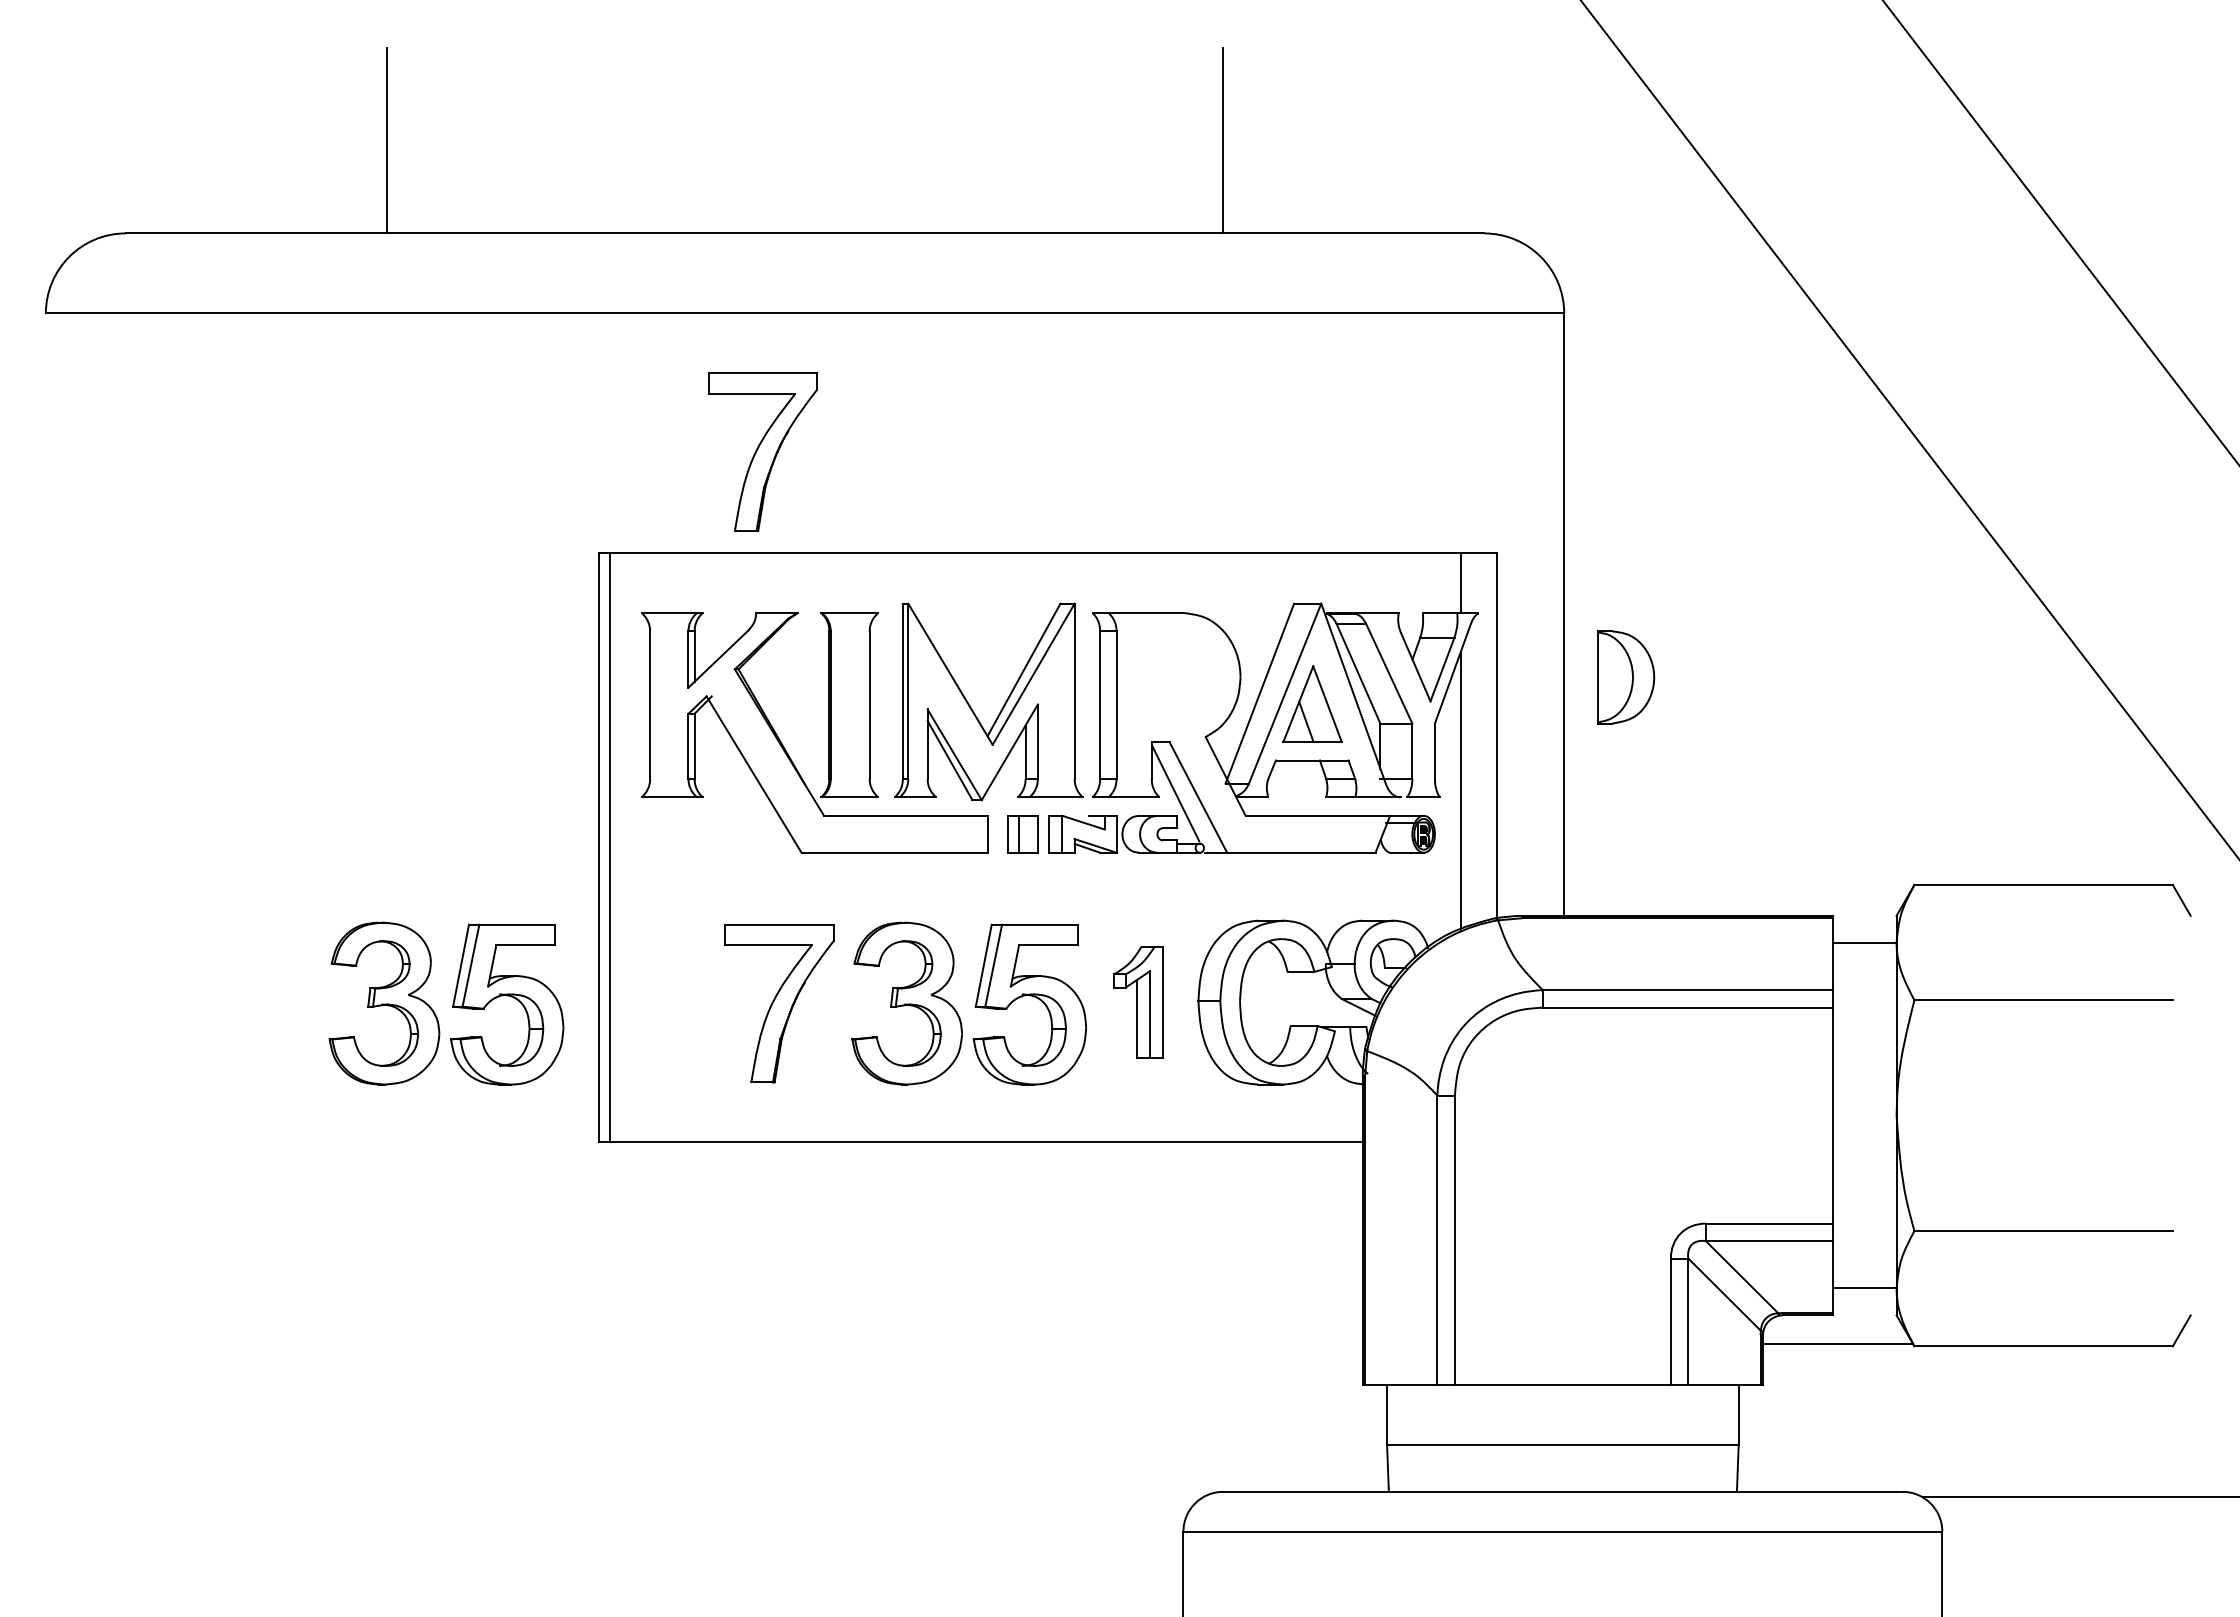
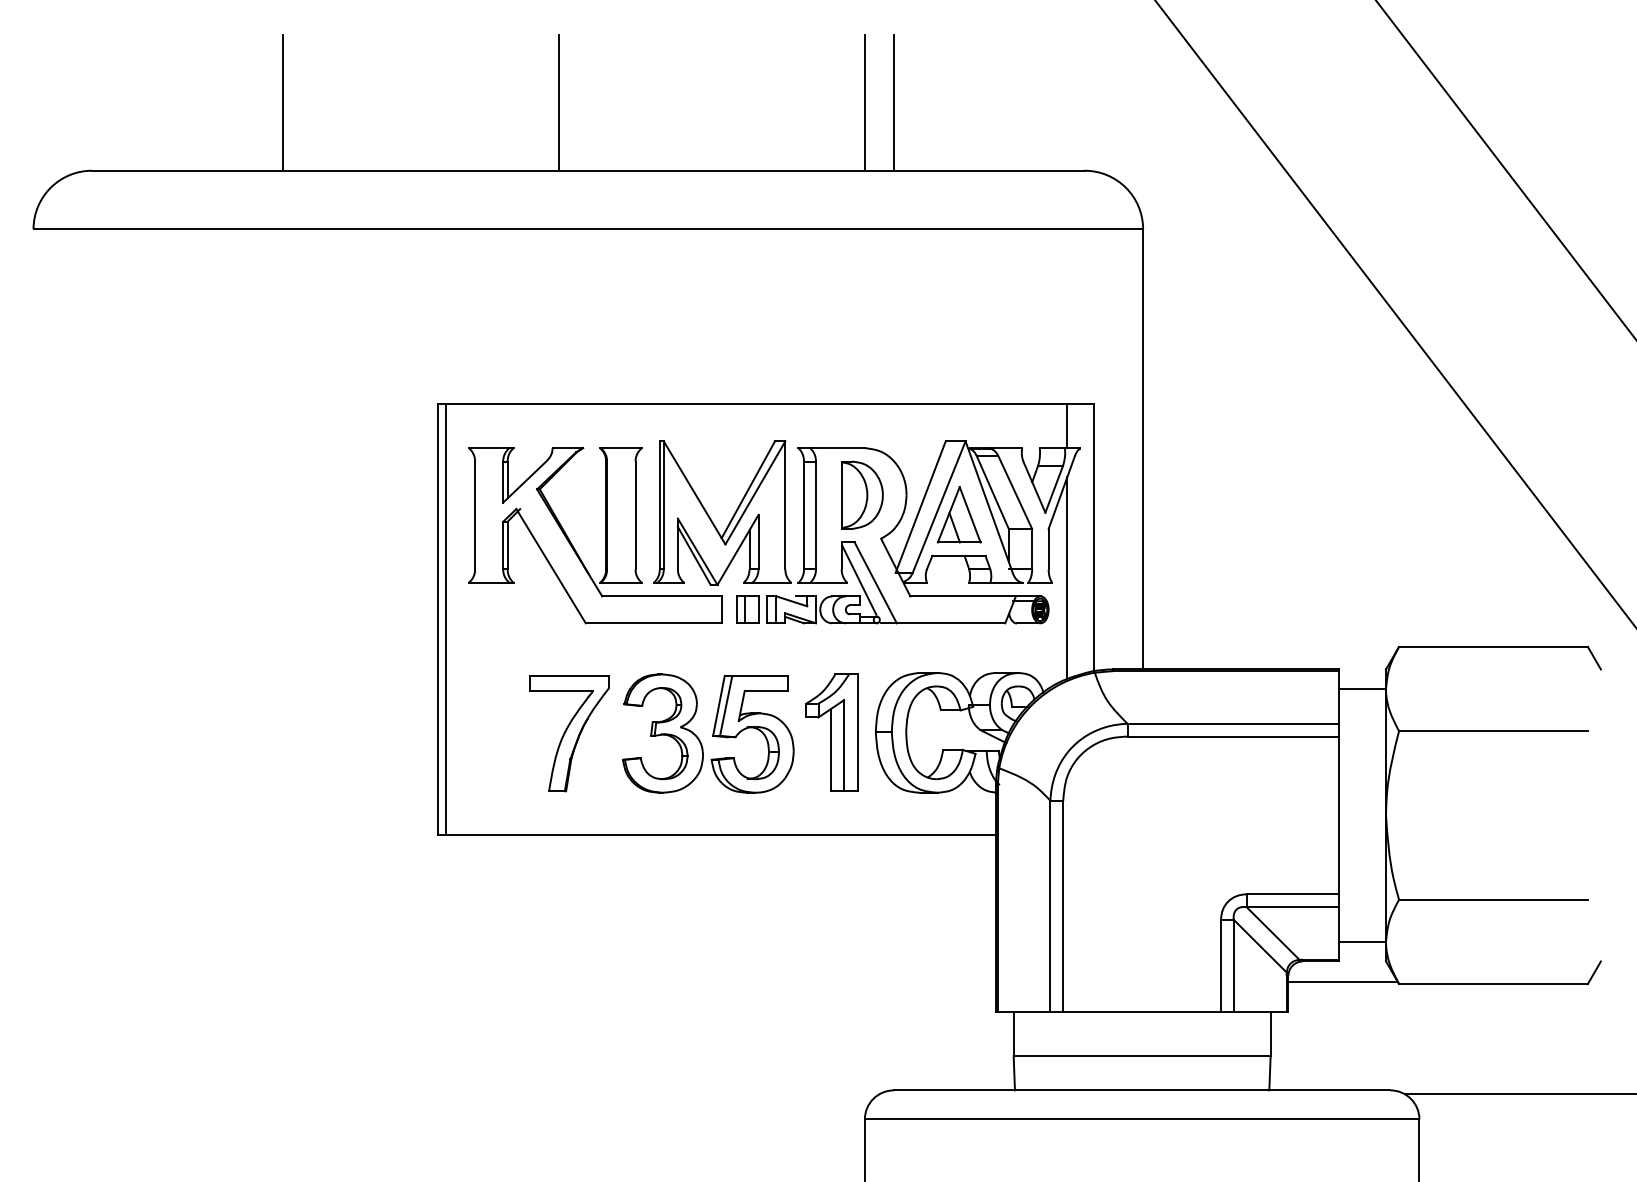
line: (764, 140) -> (558, 102), added
line: (1182, 140) -> (864, 102), added
part: (762, 452) -> (557, 330), removed
part: (1626, 676) -> (862, 494), moved
part: (1137, 1002) -> (831, 732), size x1.43
part: (446, 1003) -> (326, 733), removed

